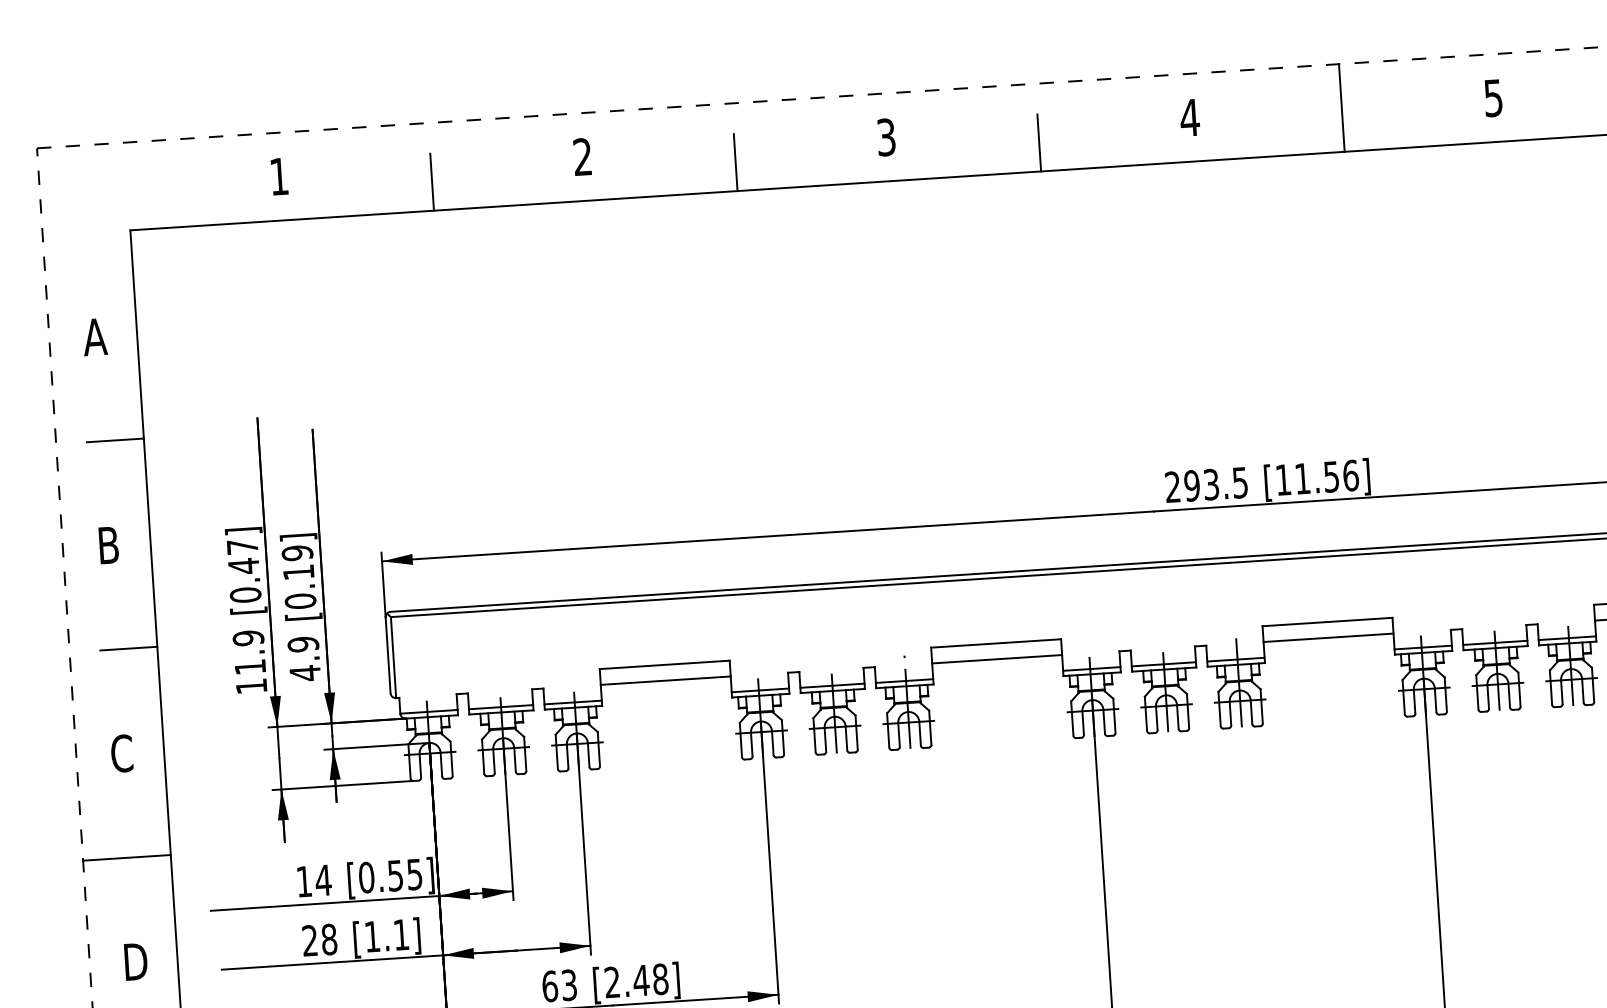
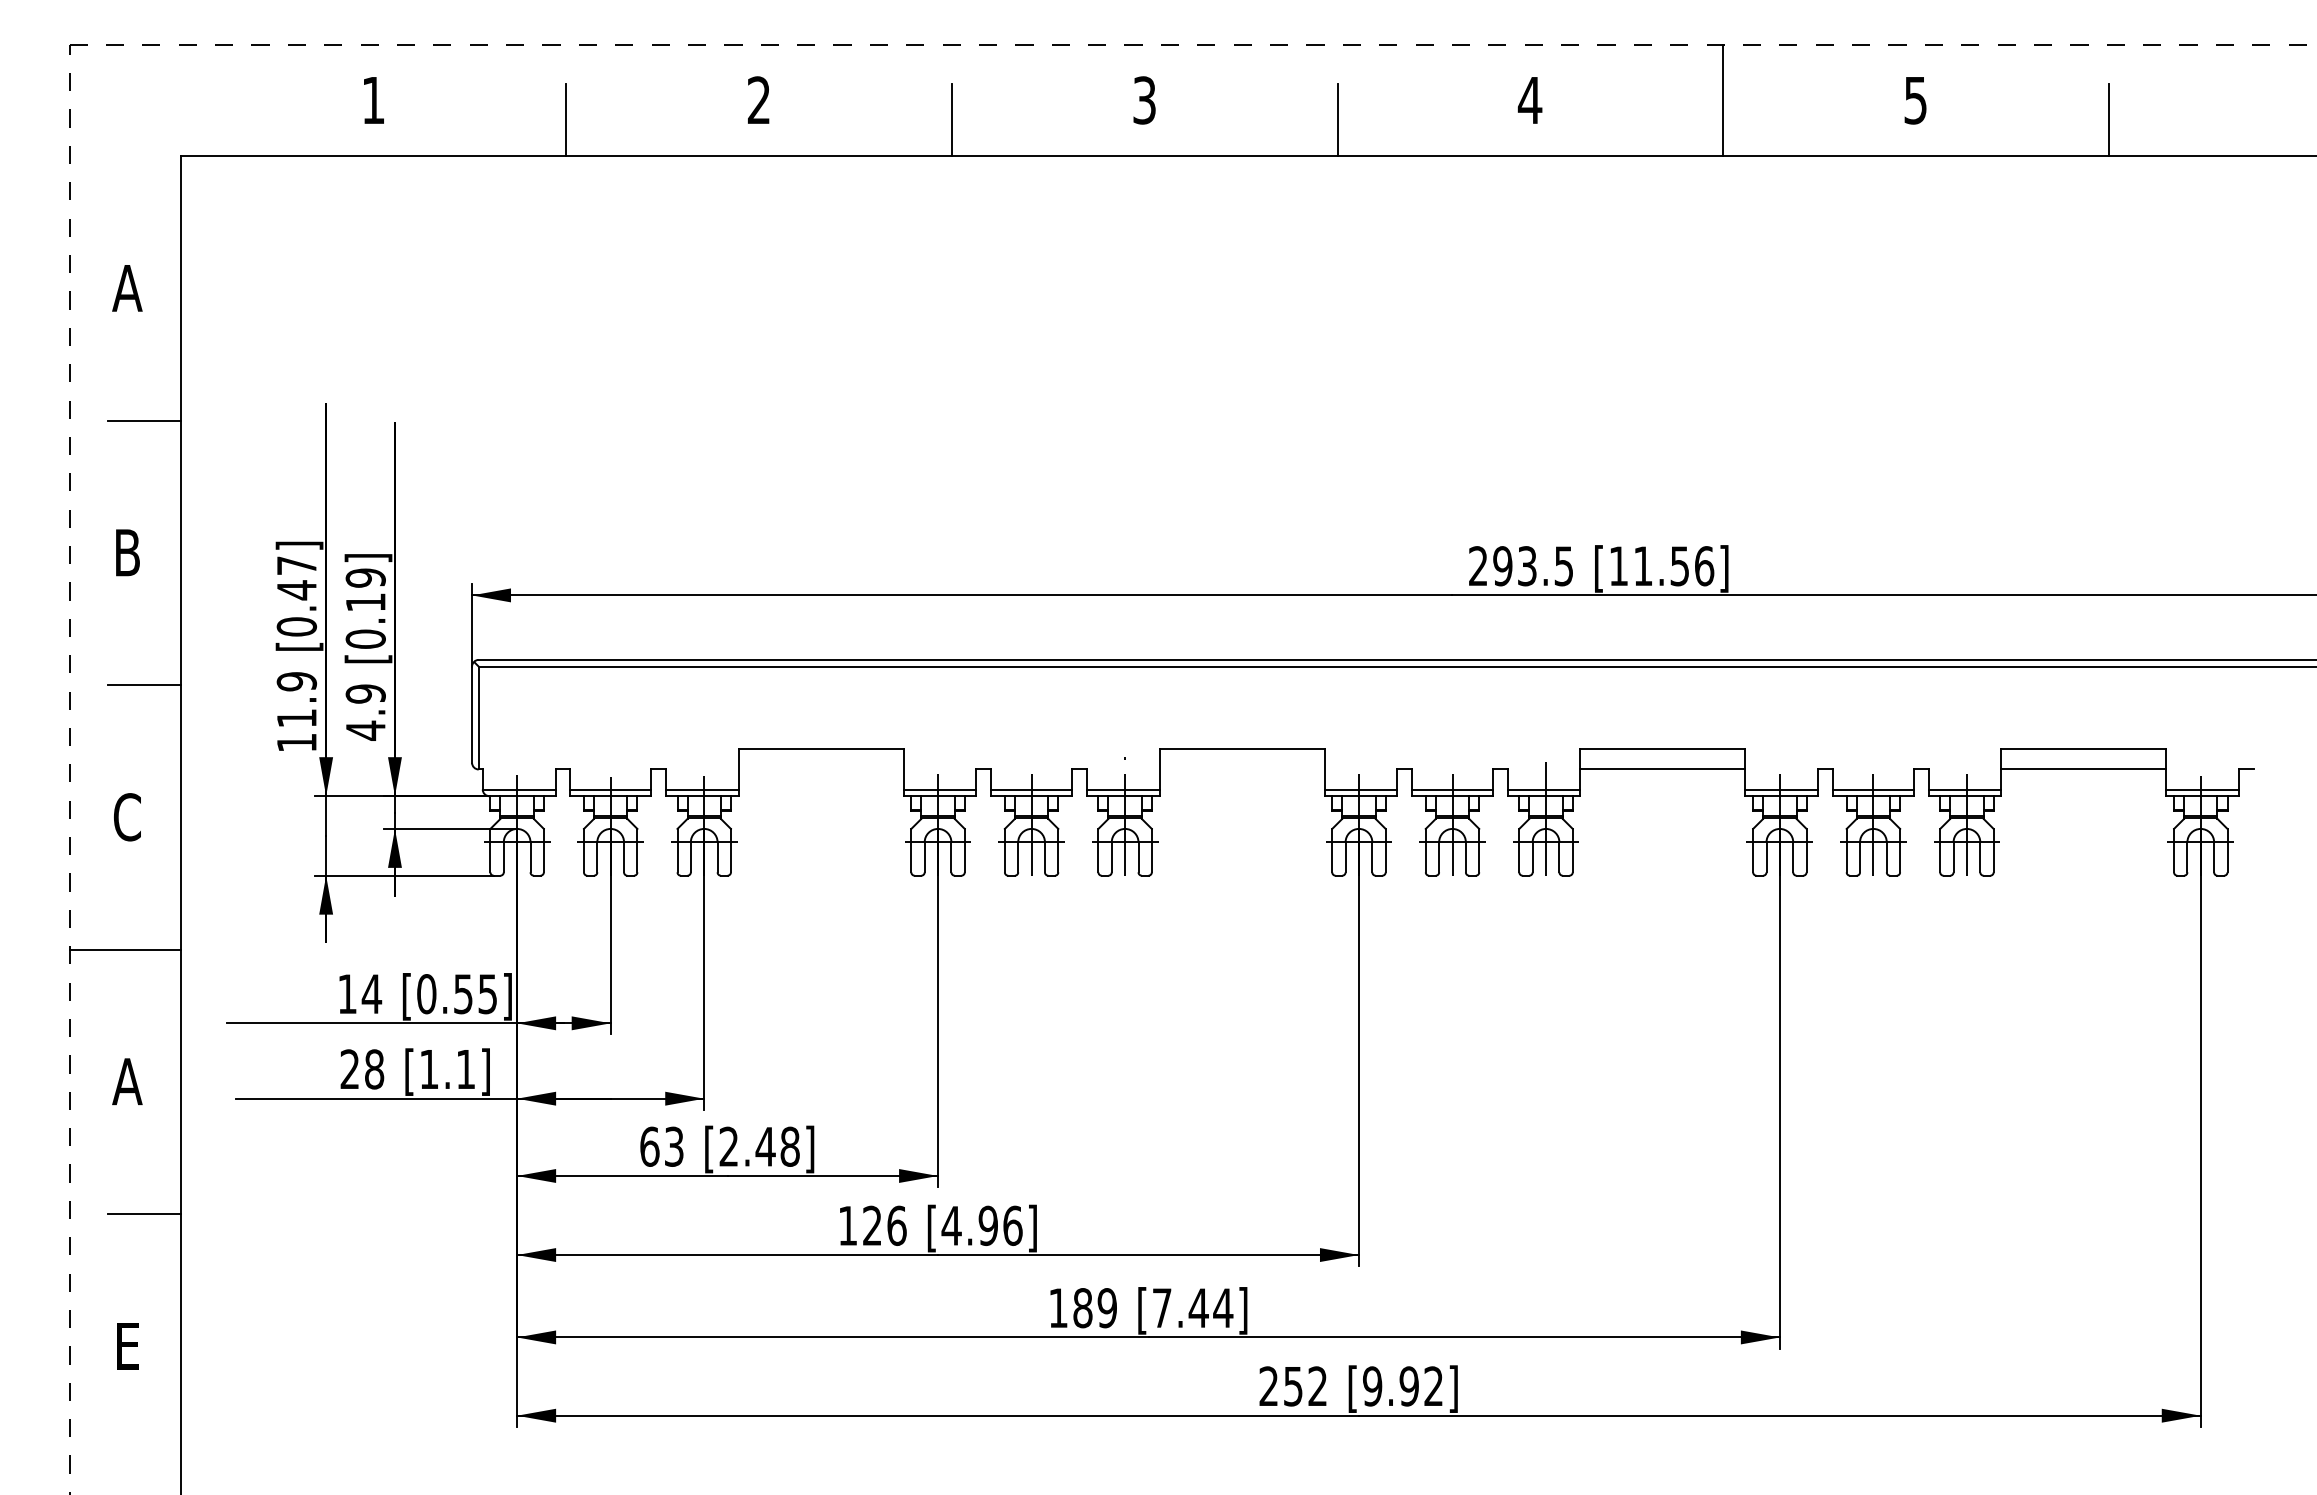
line: (996, 659) -> (1241, 769), removed
line: (665, 680) -> (820, 769), removed
text: (135, 961) -> (127, 1081), D -> A

